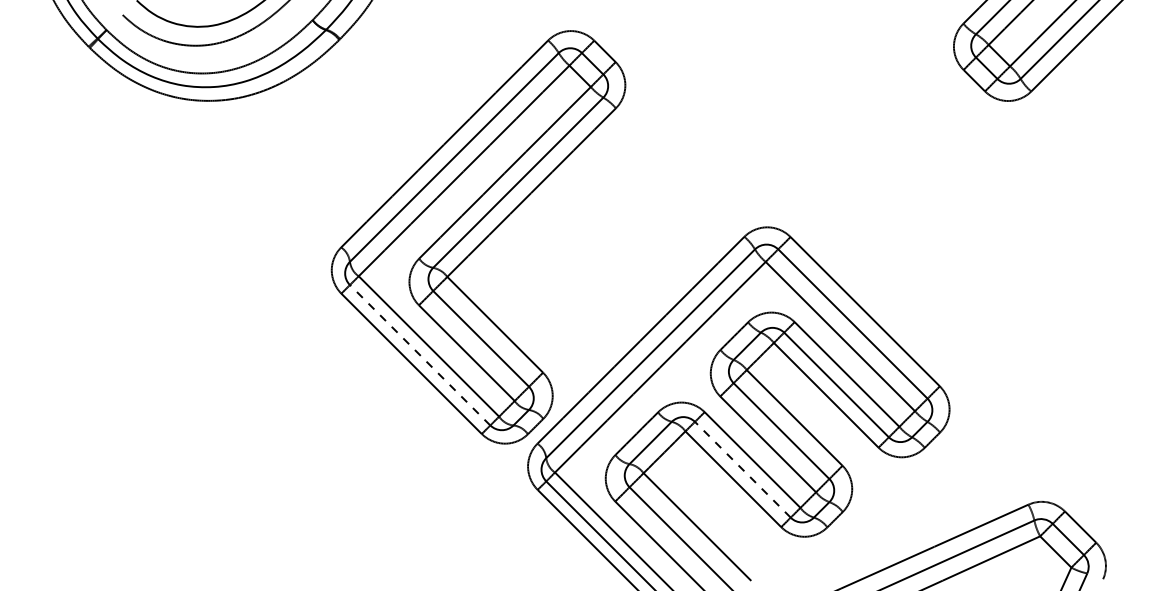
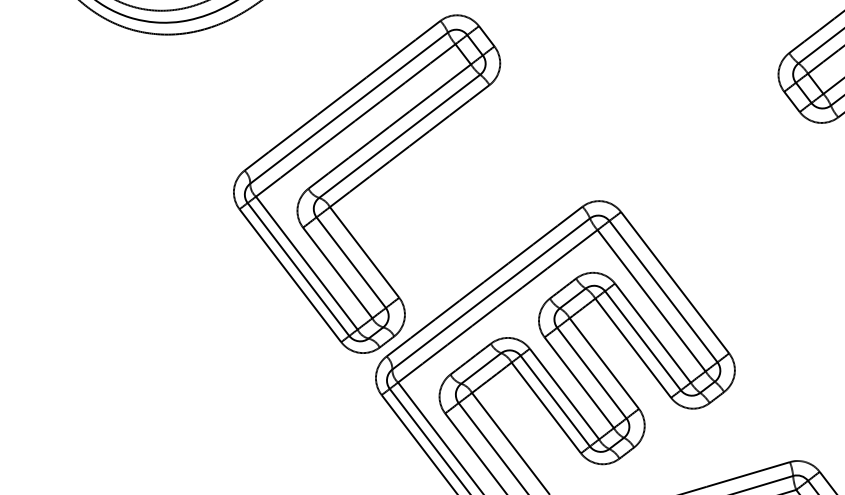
line: (419, 354) -> (298, 268), dashed -> solid
line: (742, 469) -> (555, 400), dashed -> solid

